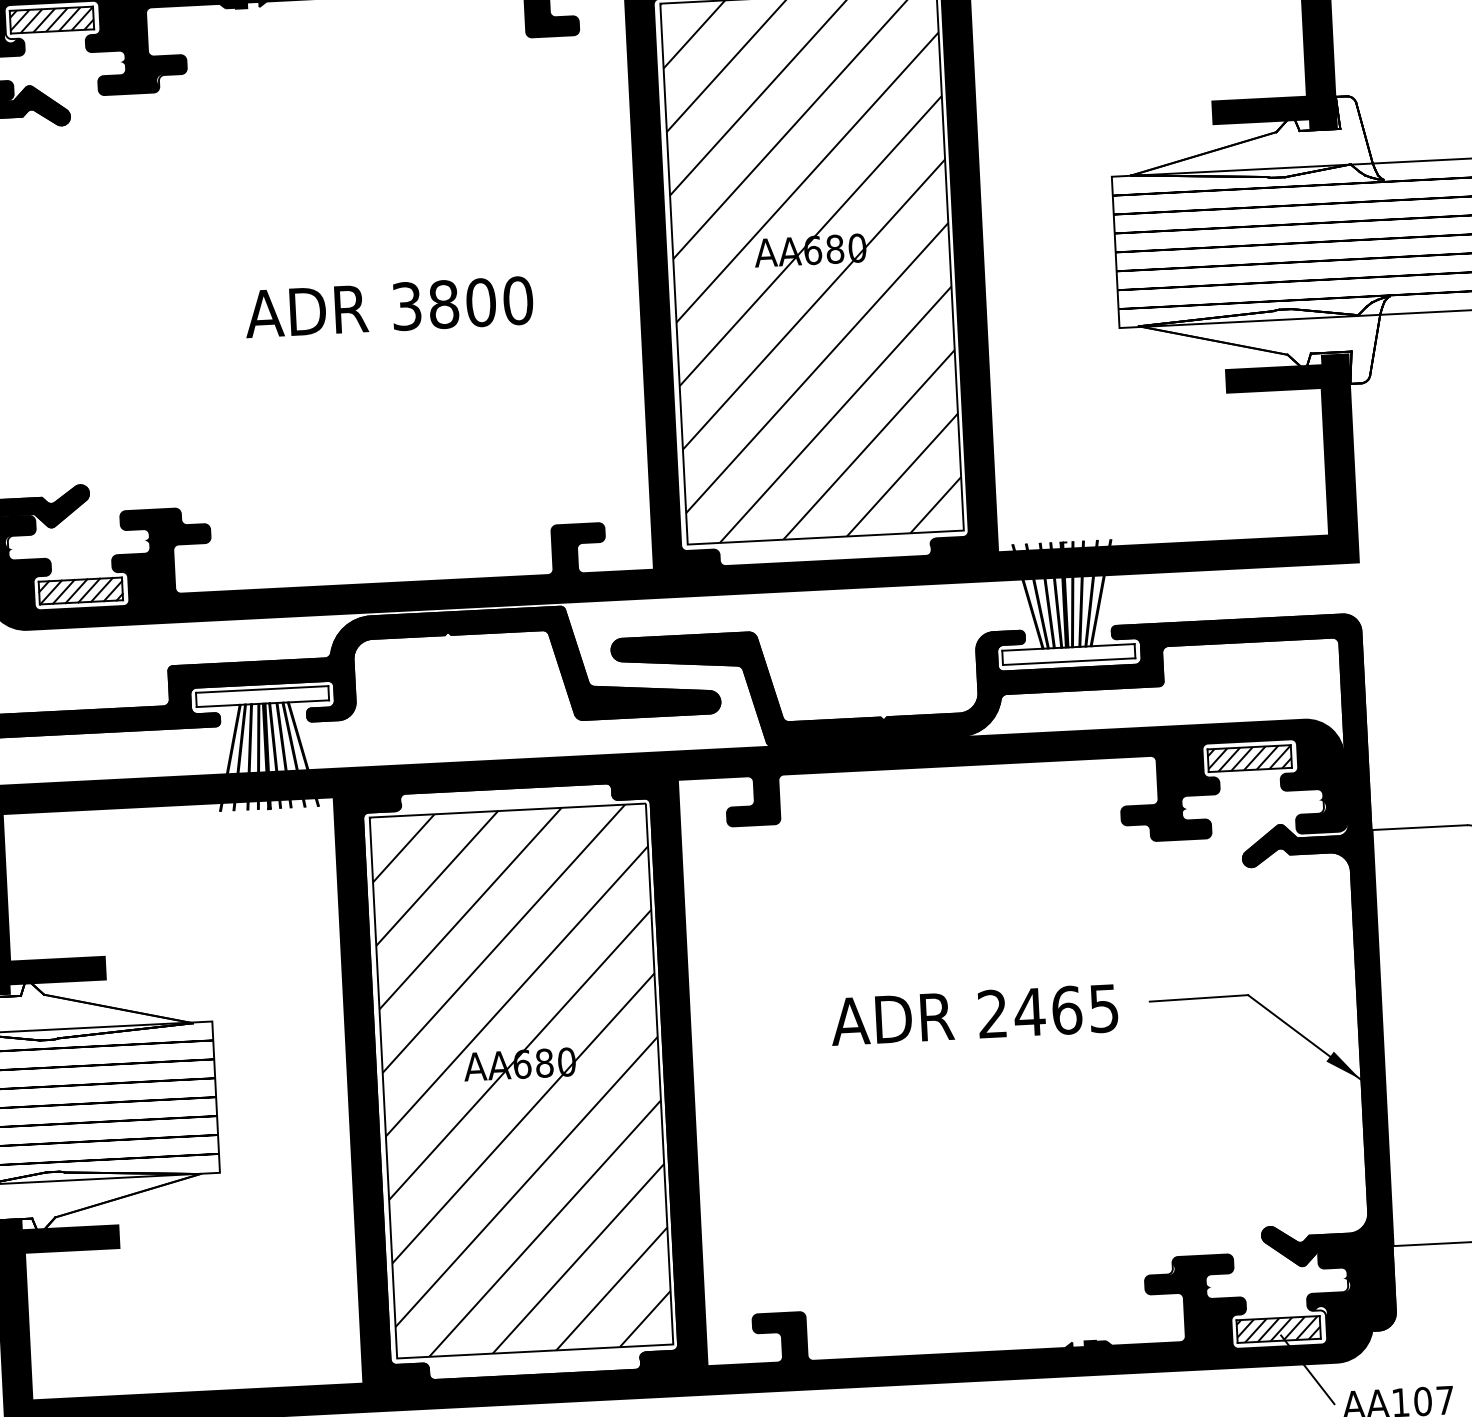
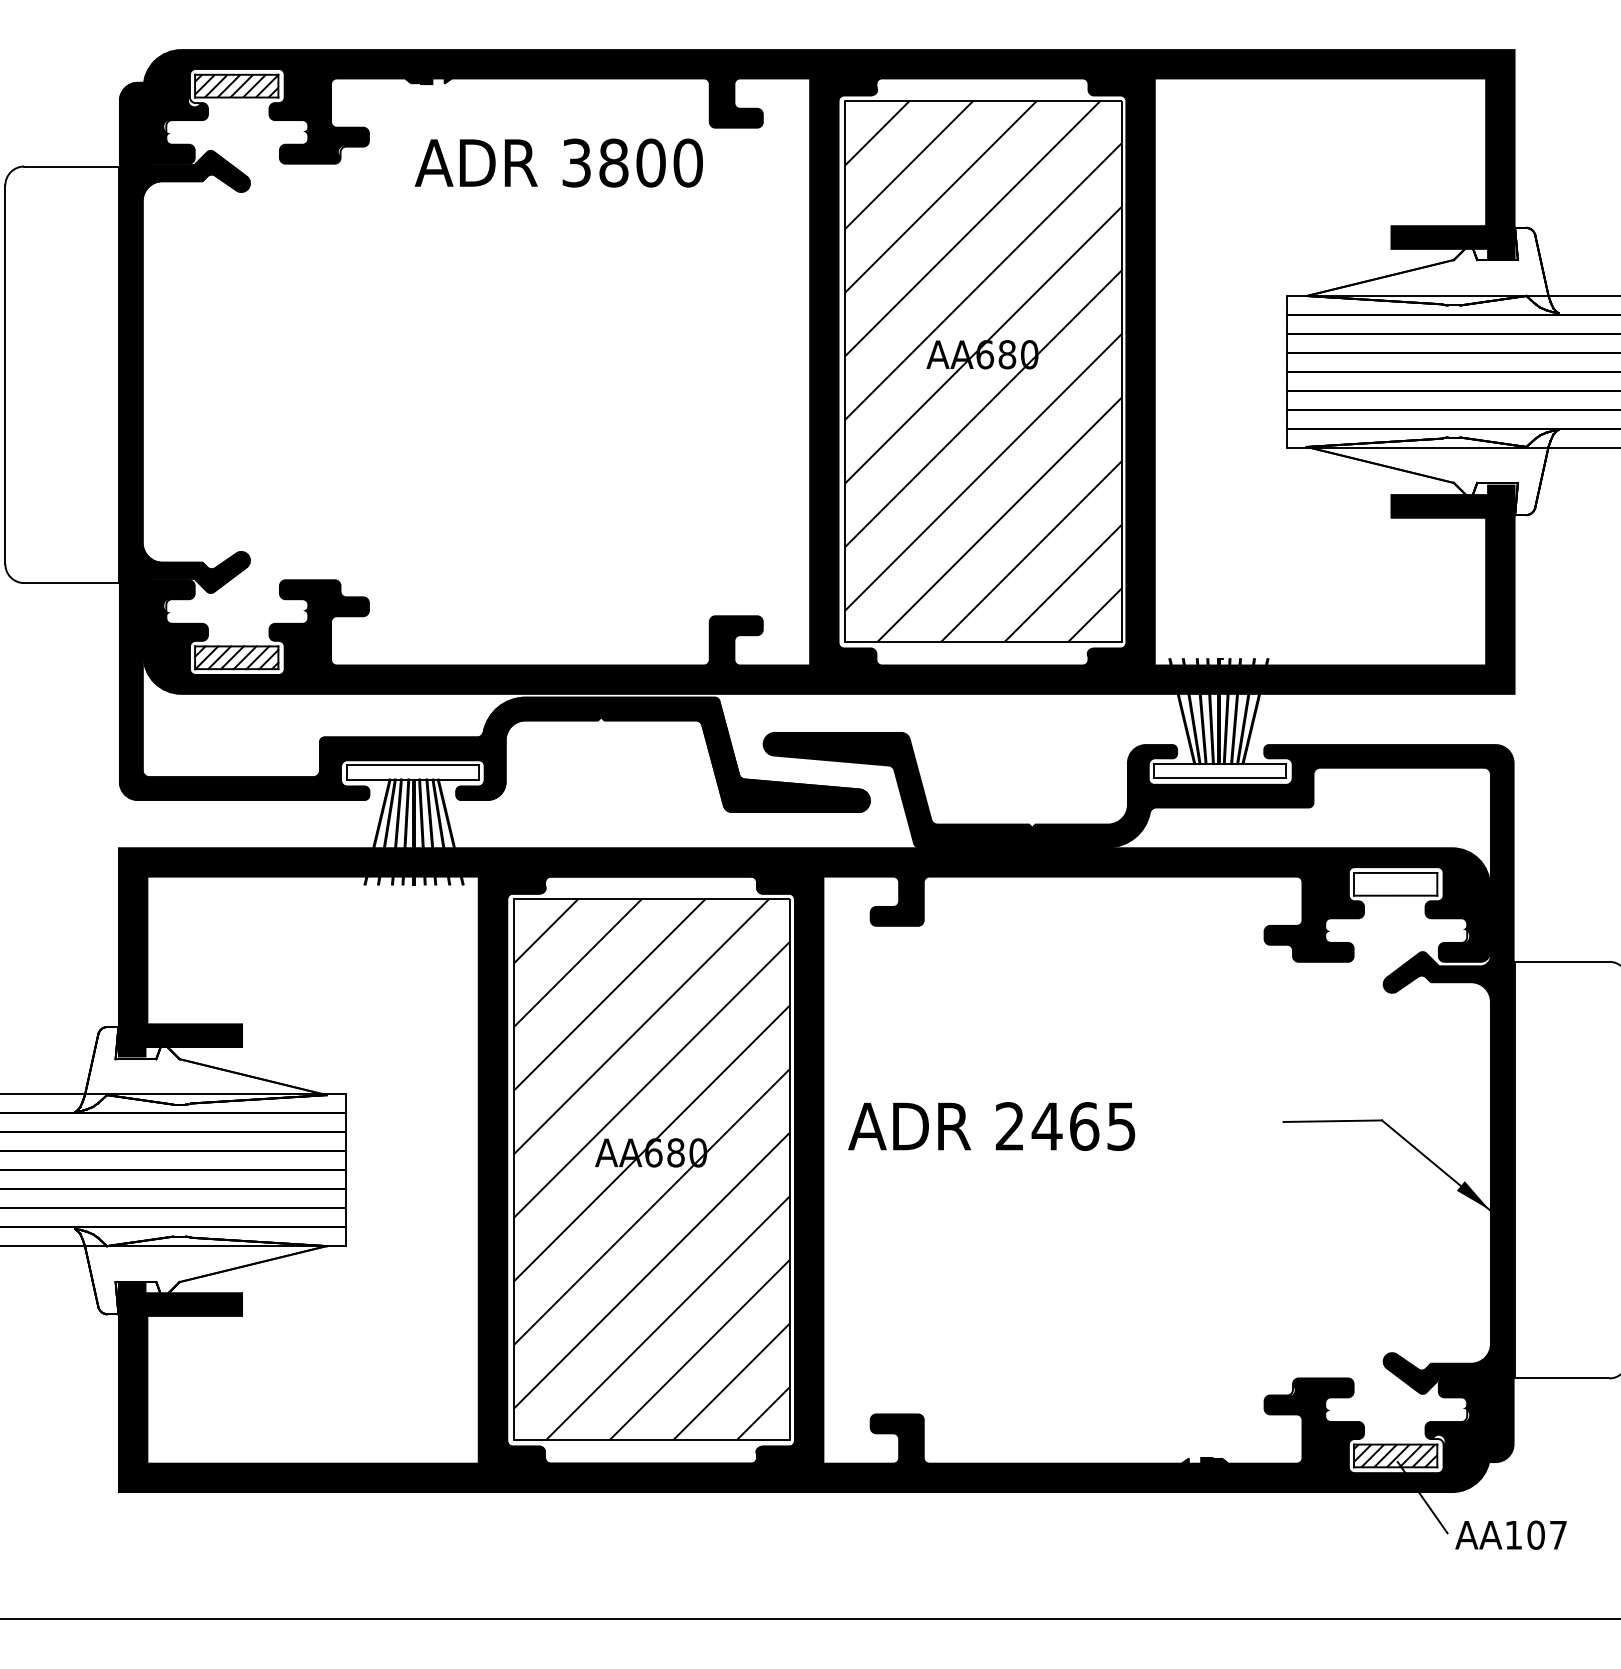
text: (388, 306) -> (558, 162), moved
hatch: (1249, 757) -> (1395, 883), removed
fill: (1003, 984) -> (1138, 1097), removed
text: (974, 1015) -> (991, 1126), moved

